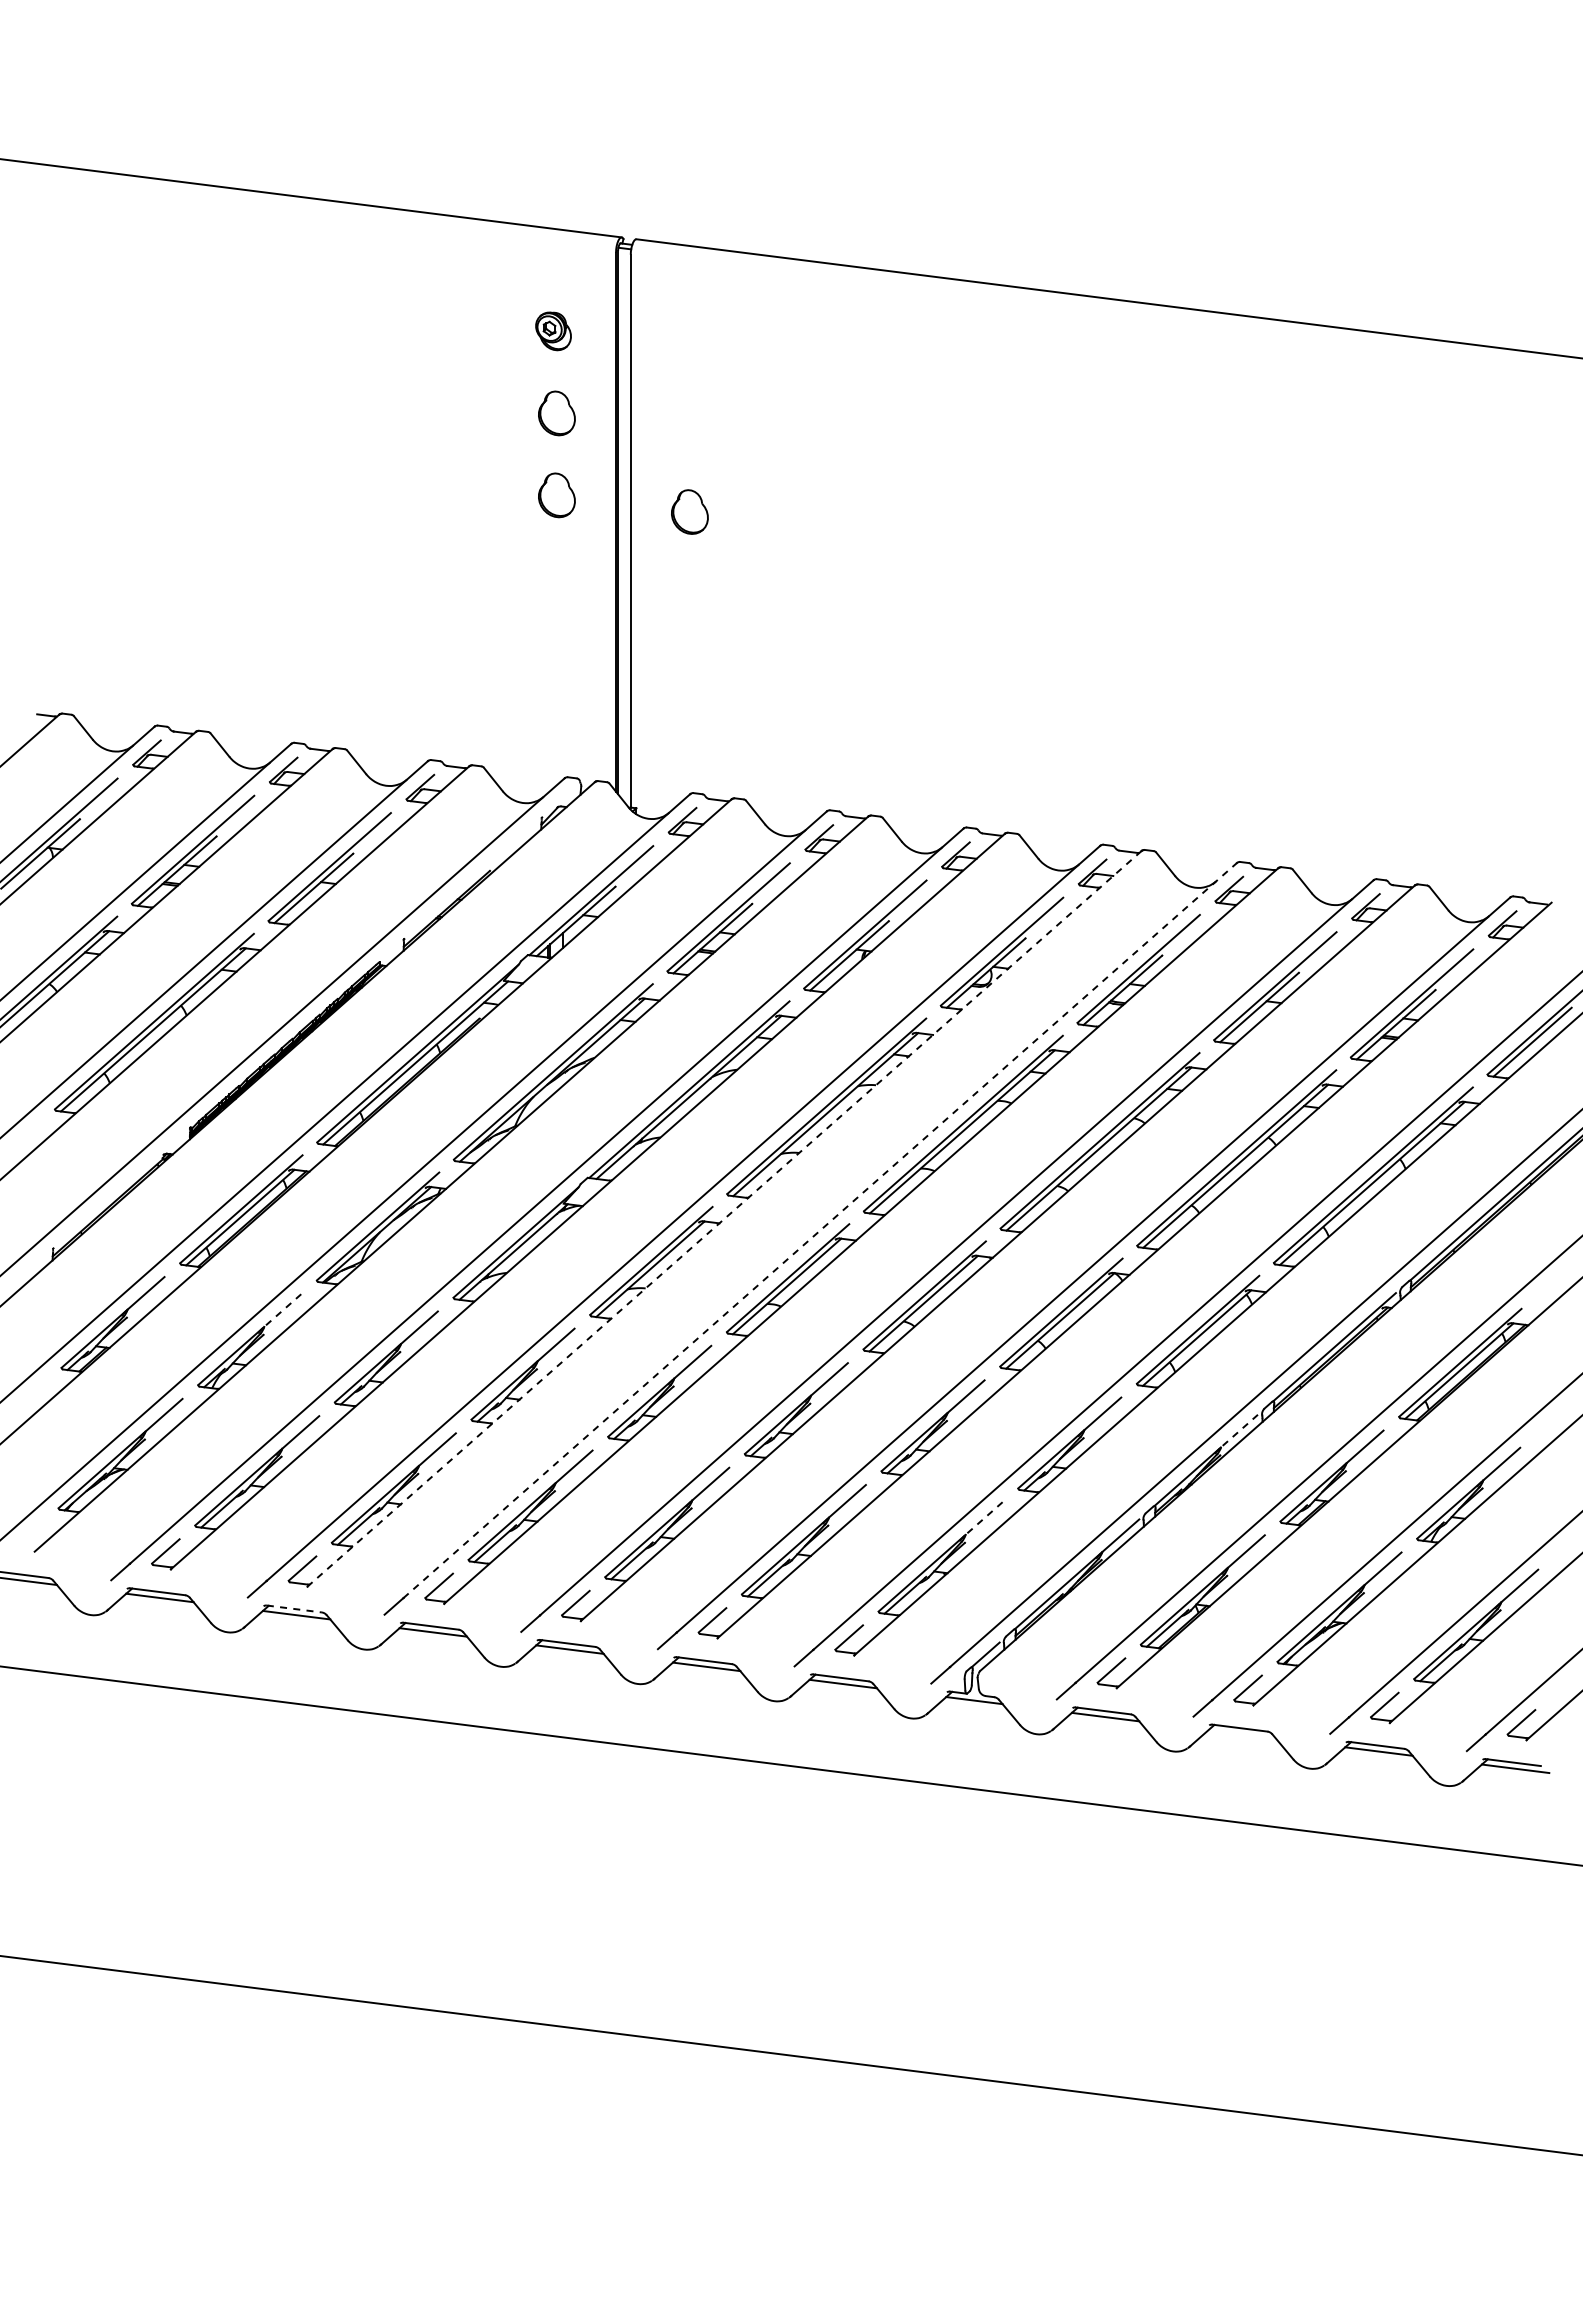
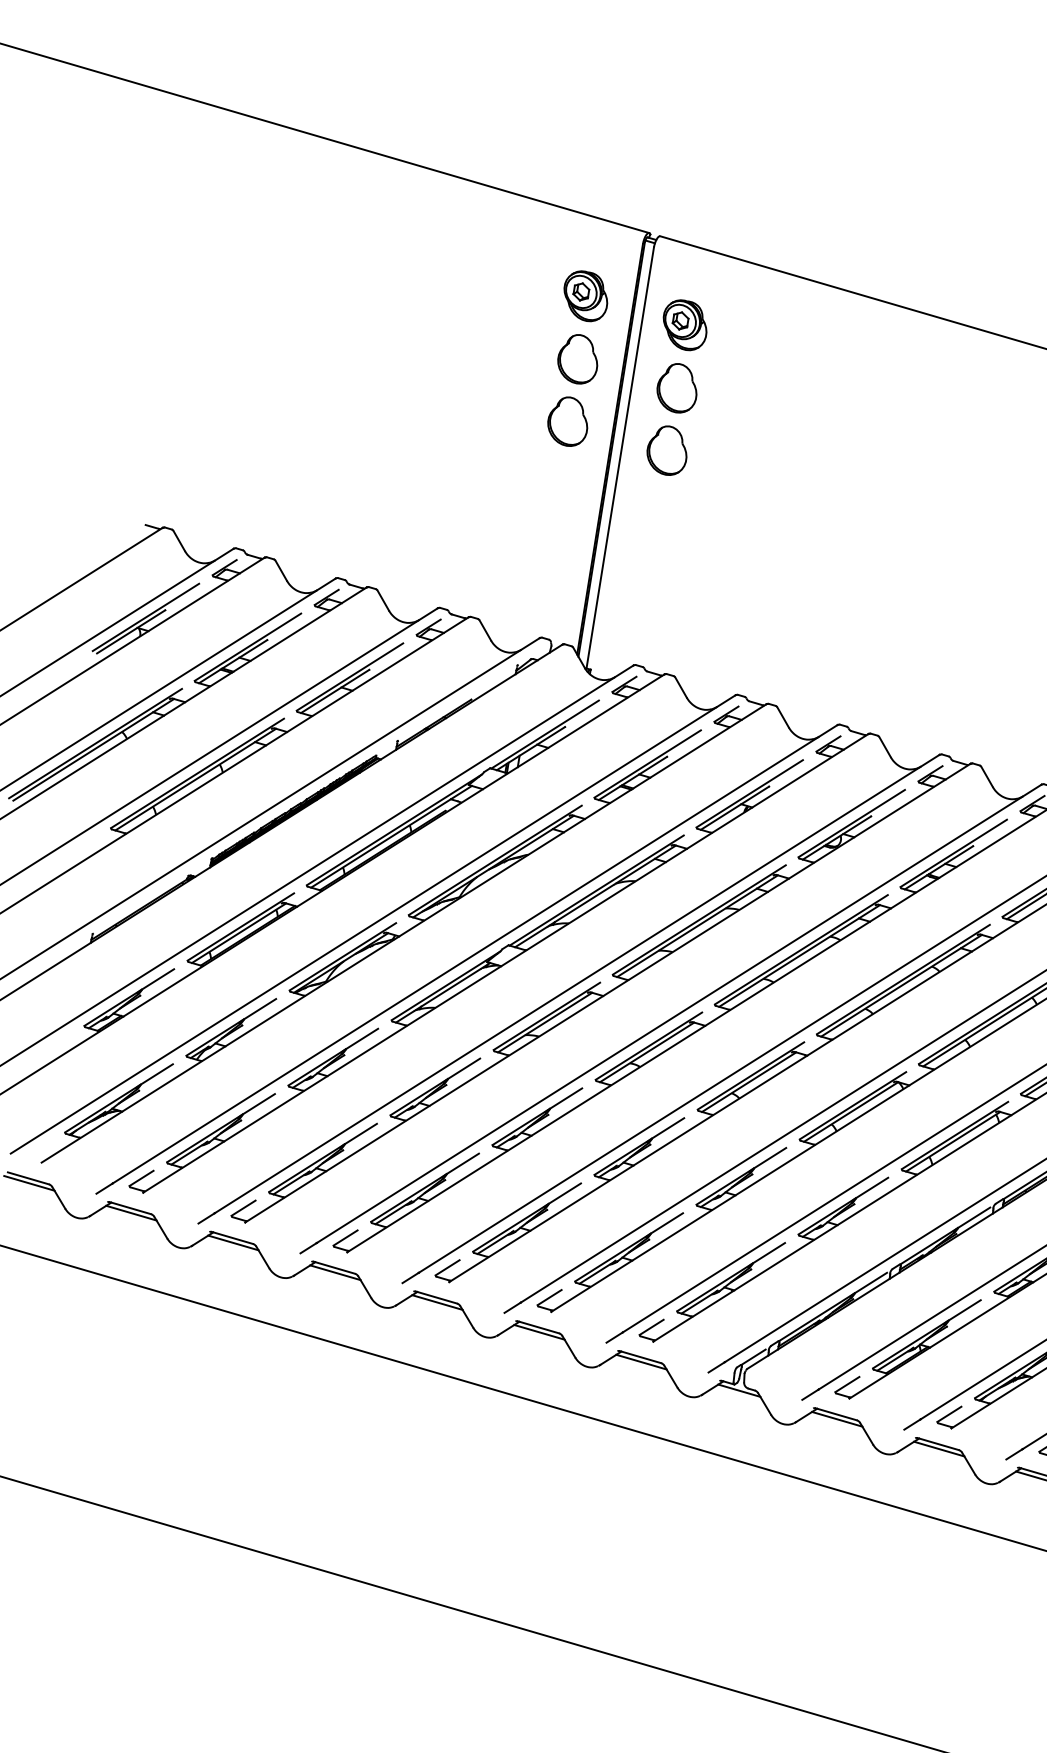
part: (553, 331) -> (585, 296), size x1.67
part: (686, 347) -> (685, 324), added
part: (556, 413) -> (578, 359), size x1.43
part: (689, 430) -> (677, 388), added
part: (556, 495) -> (568, 421), size x1.43
part: (689, 511) -> (667, 450), size x1.43
line: (724, 1218) -> (607, 992), dashed -> solid
line: (820, 1230) -> (679, 1013), dashed -> solid
line: (282, 1310) -> (259, 1009), dashed -> solid
line: (1239, 1431) -> (974, 1218), dashed -> solid
line: (984, 1518) -> (769, 1253), dashed -> solid
line: (294, 1608) -> (232, 1237), dashed -> solid
line: (1241, 1734) -> (938, 1449), added

